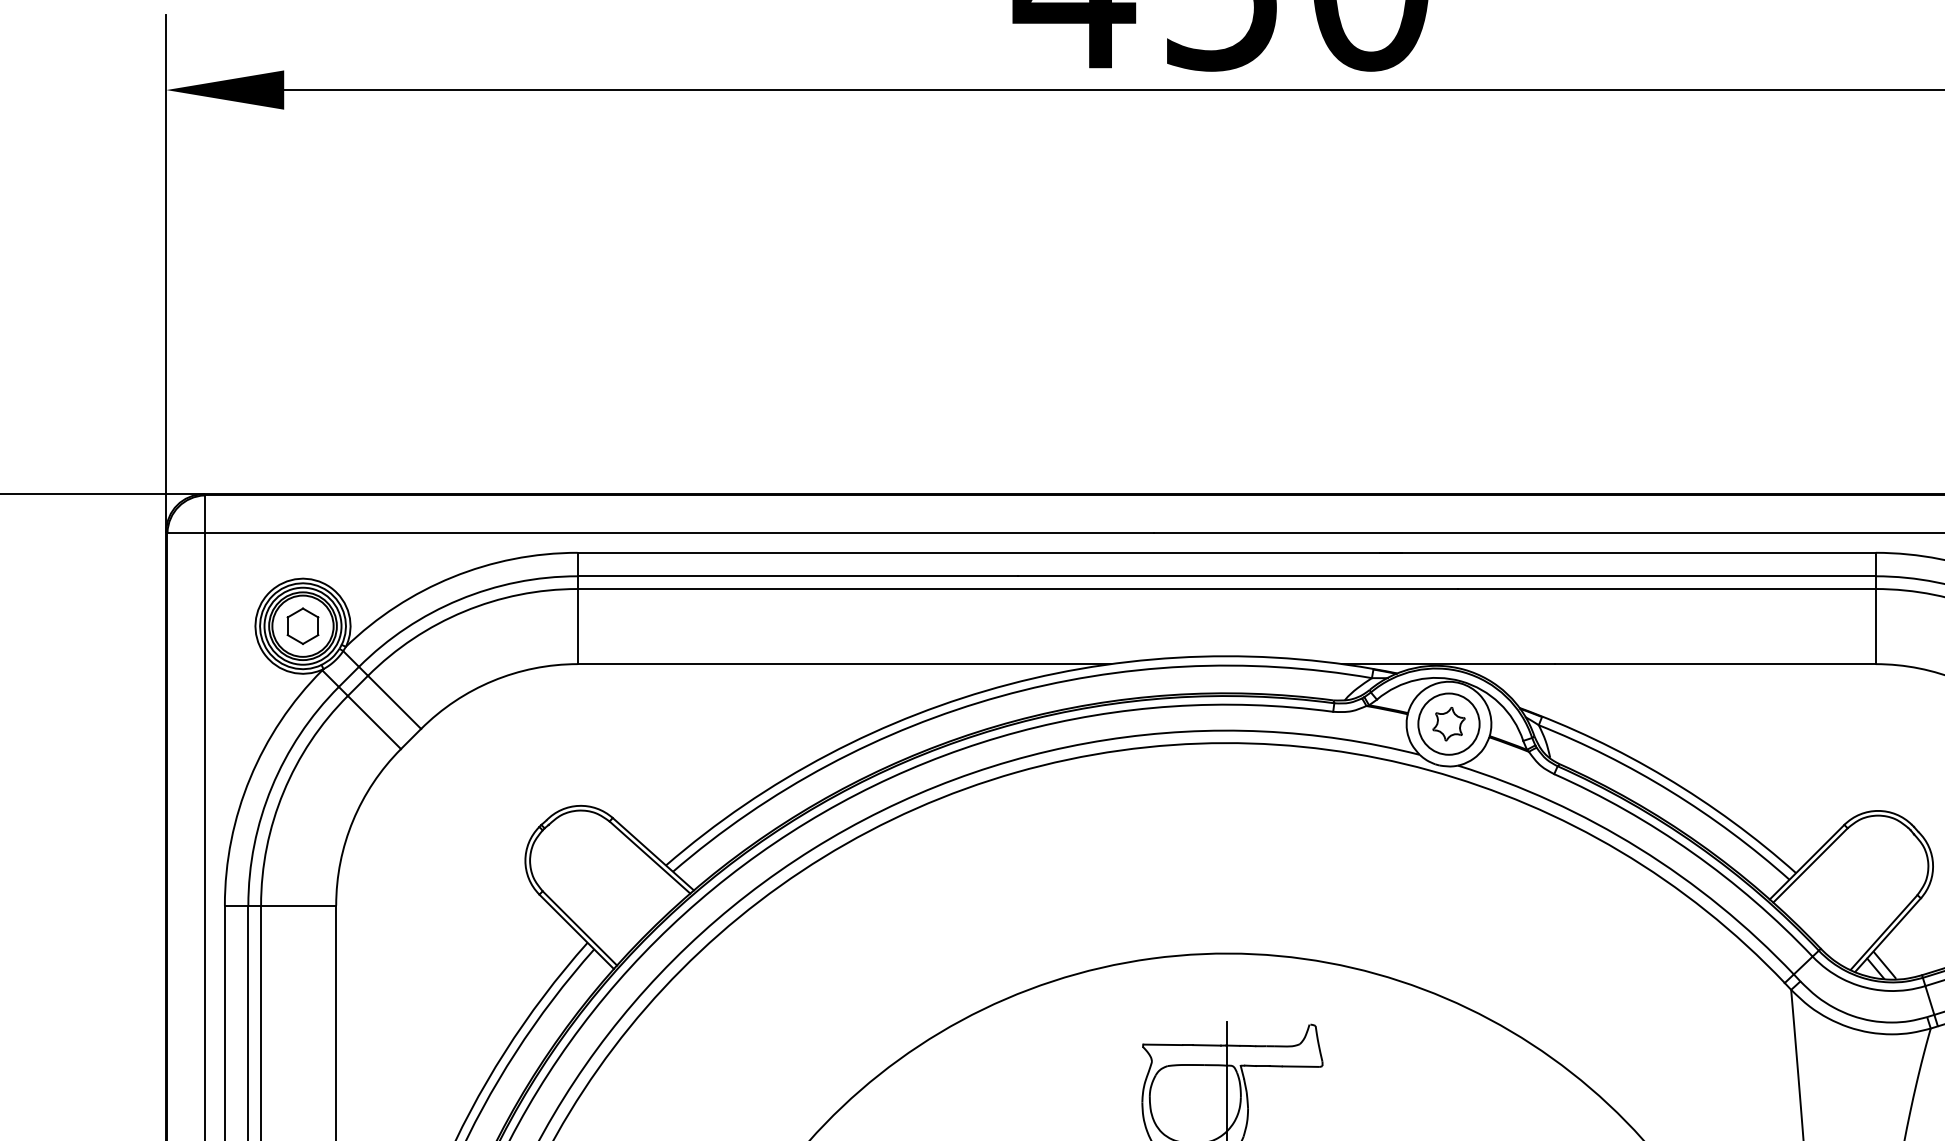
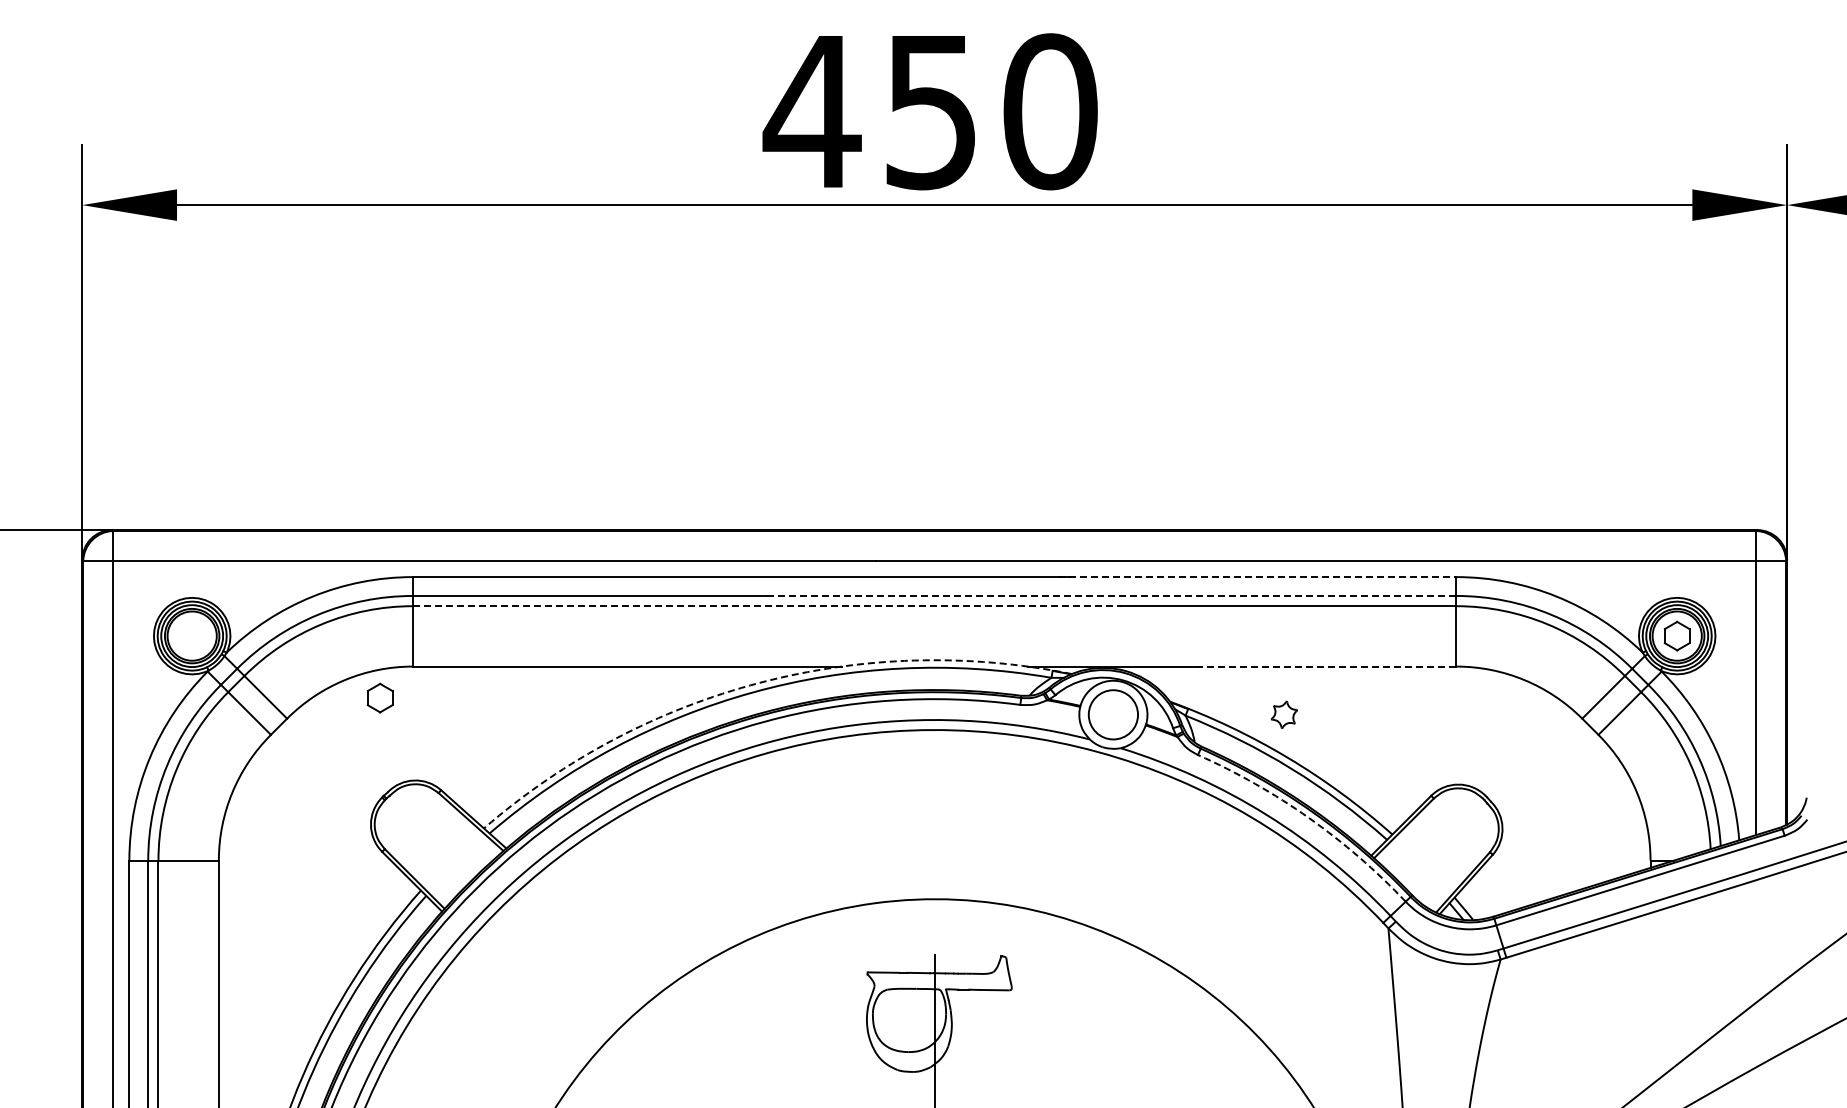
line: (1628, 553) -> (1257, 577), solid -> dashed
line: (1446, 575) -> (1111, 595), solid -> dashed
line: (1017, 589) -> (766, 606), solid -> dashed
part: (302, 625) -> (379, 697), moved
line: (1715, 664) -> (1327, 666), solid -> dashed
arc: (1008, 683) -> (759, 682), solid -> dashed
part: (1449, 723) -> (1284, 714), moved
arc: (1692, 853) -> (1309, 818), solid -> dashed

